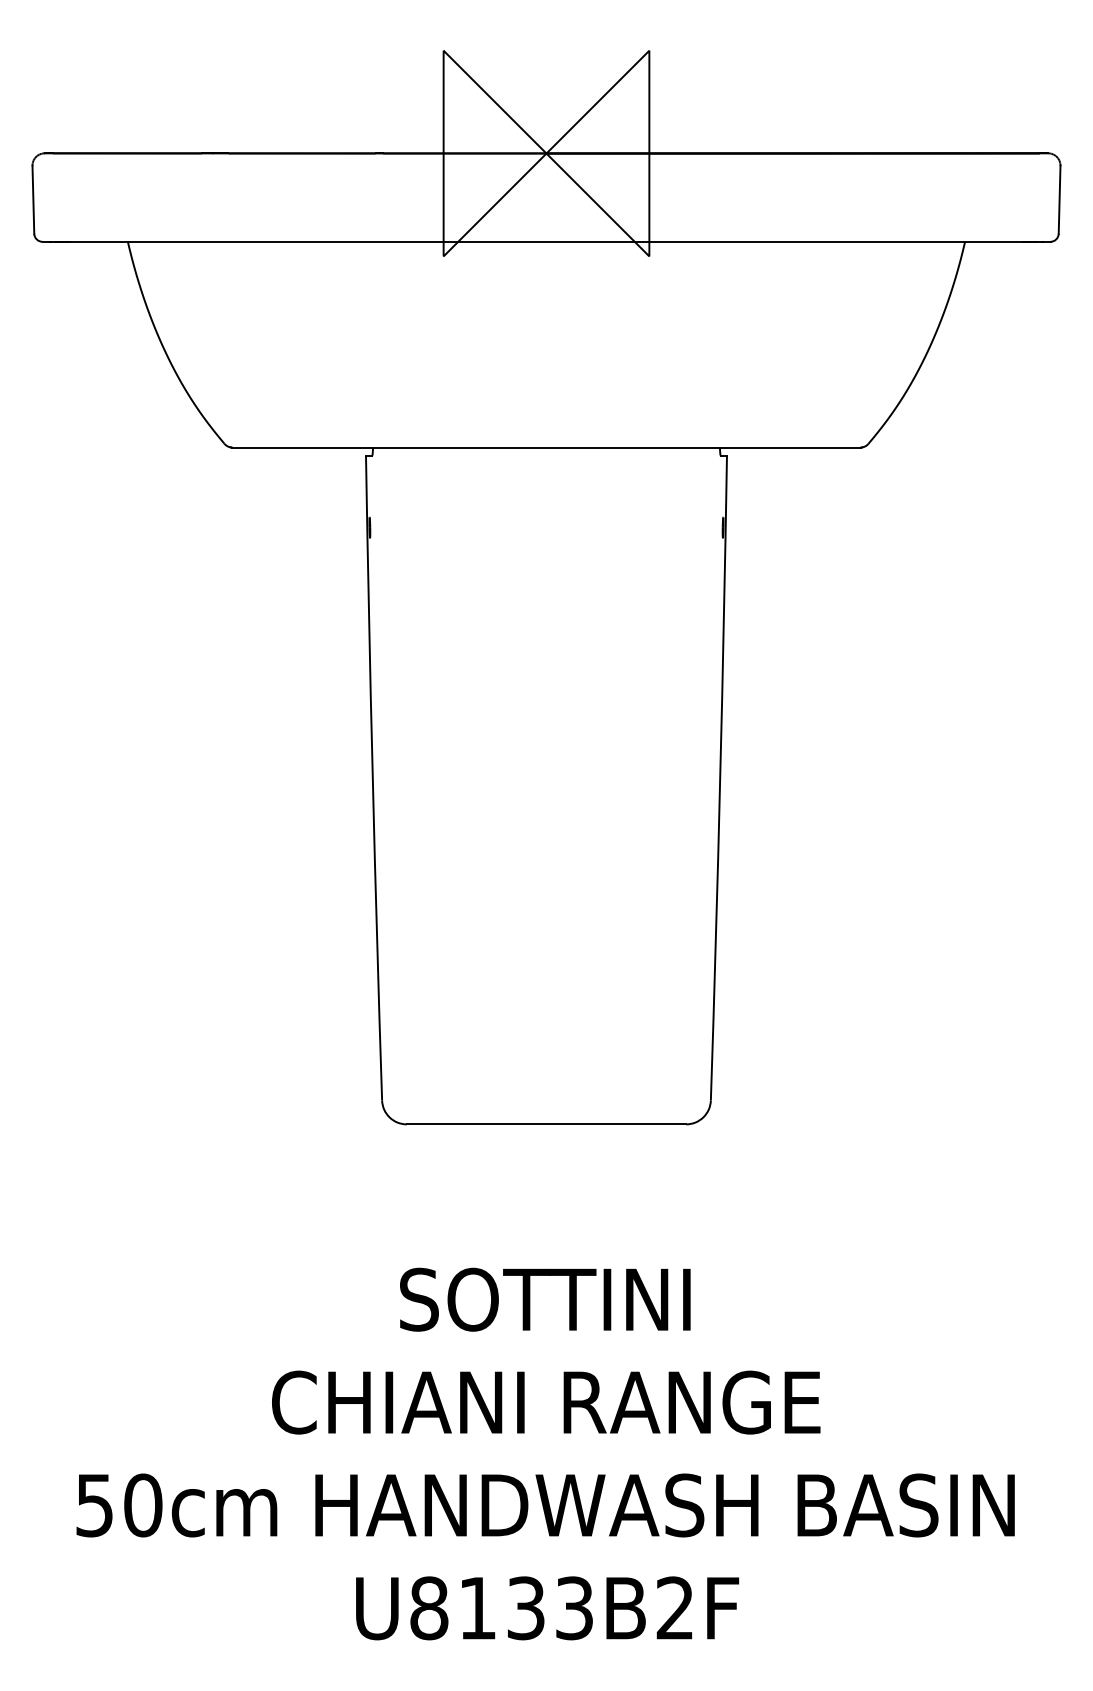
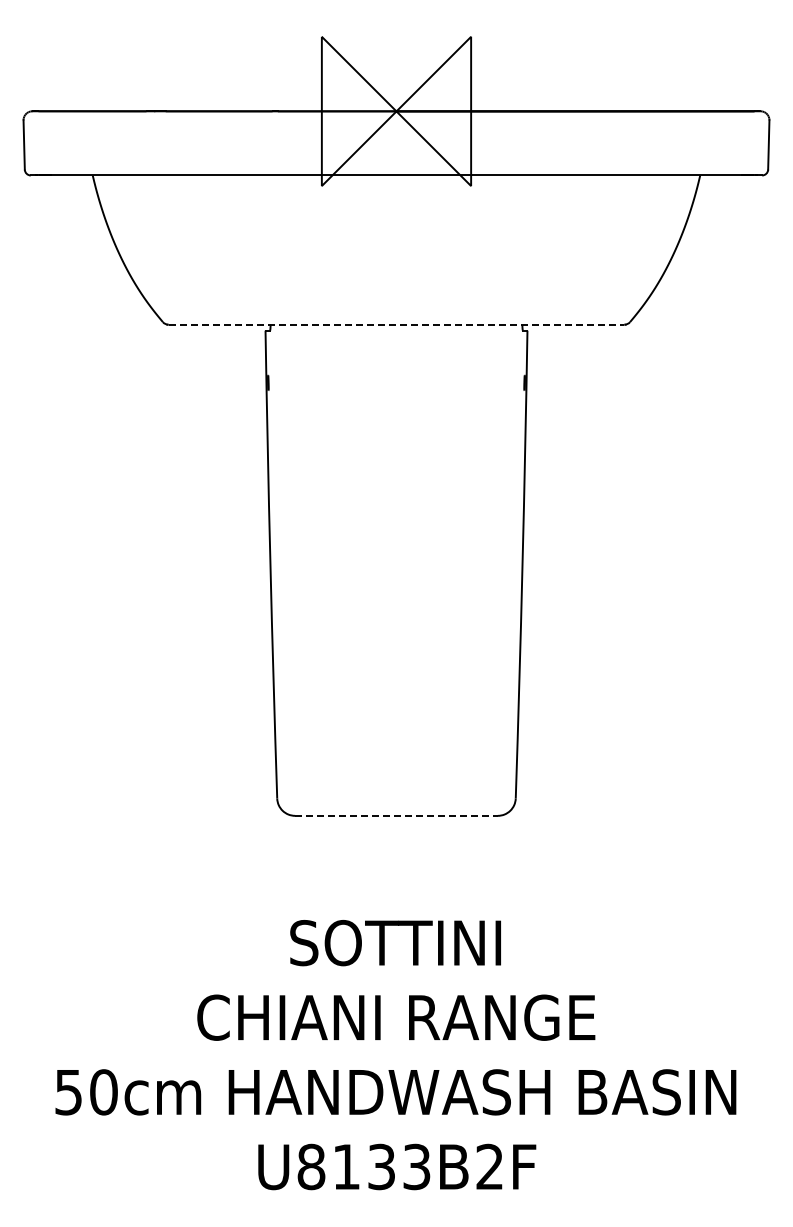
line: (546, 447) -> (396, 324), solid -> dashed
line: (546, 1123) -> (396, 815), solid -> dashed

